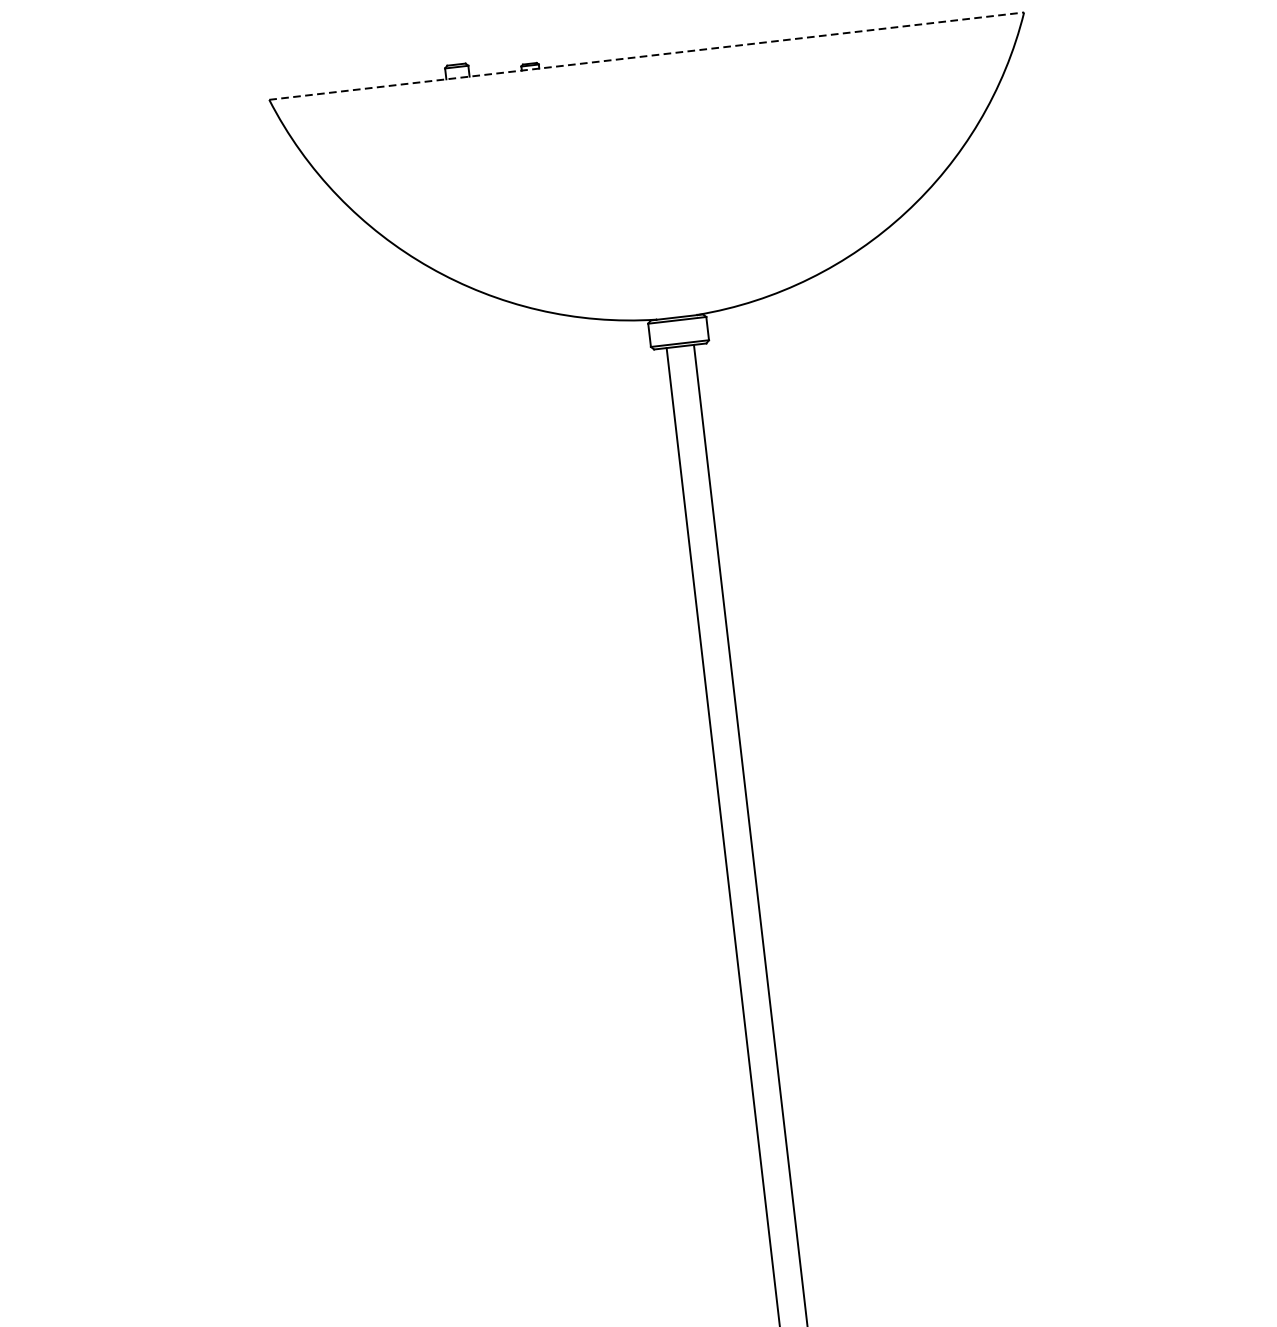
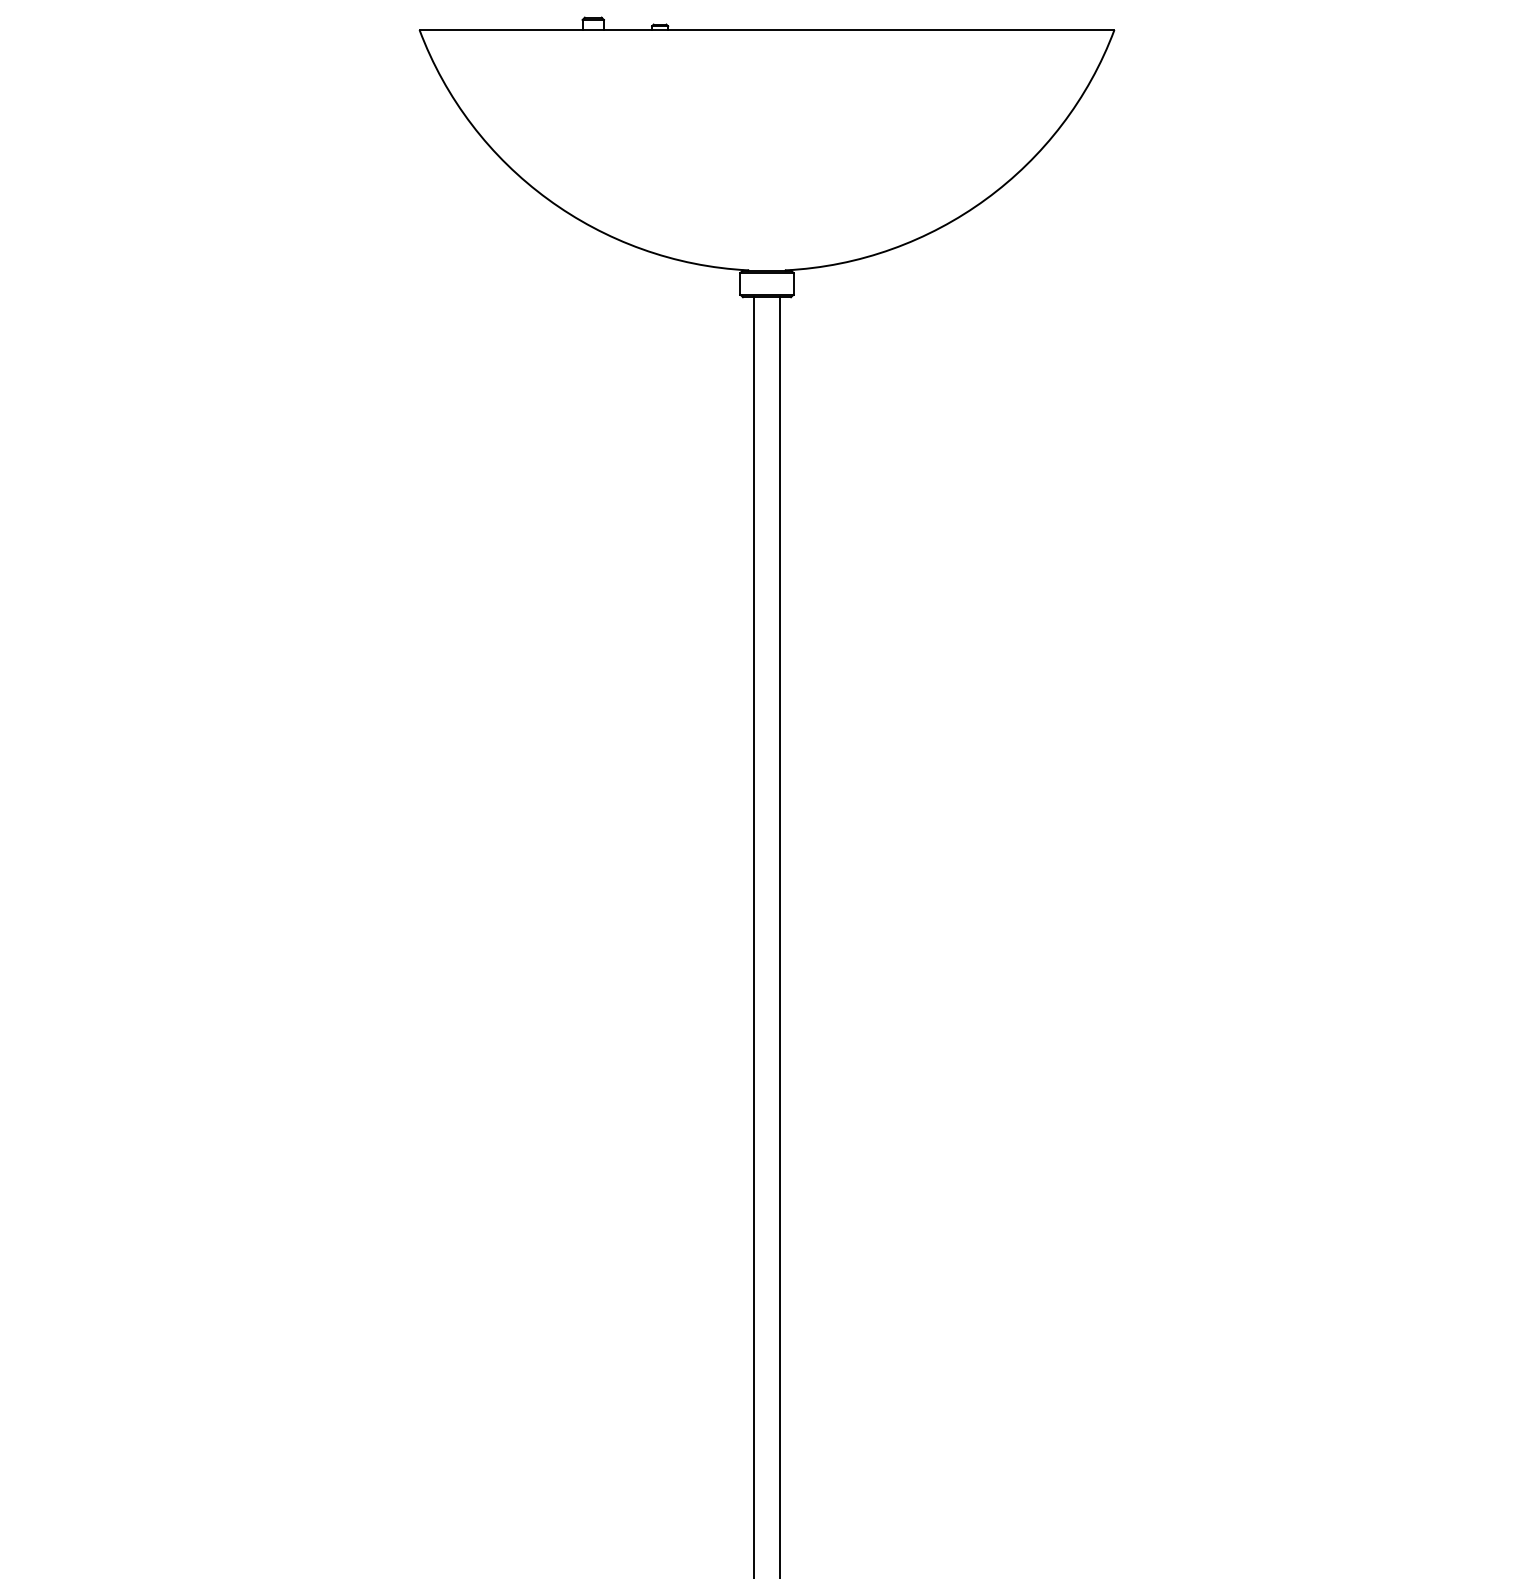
line: (647, 55) -> (767, 29), dashed -> solid

